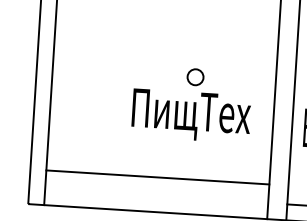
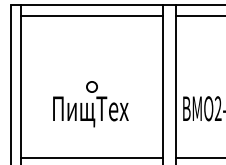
part: (191, 104) -> (90, 104), moved
line: (156, 177) -> (91, 158), moved

